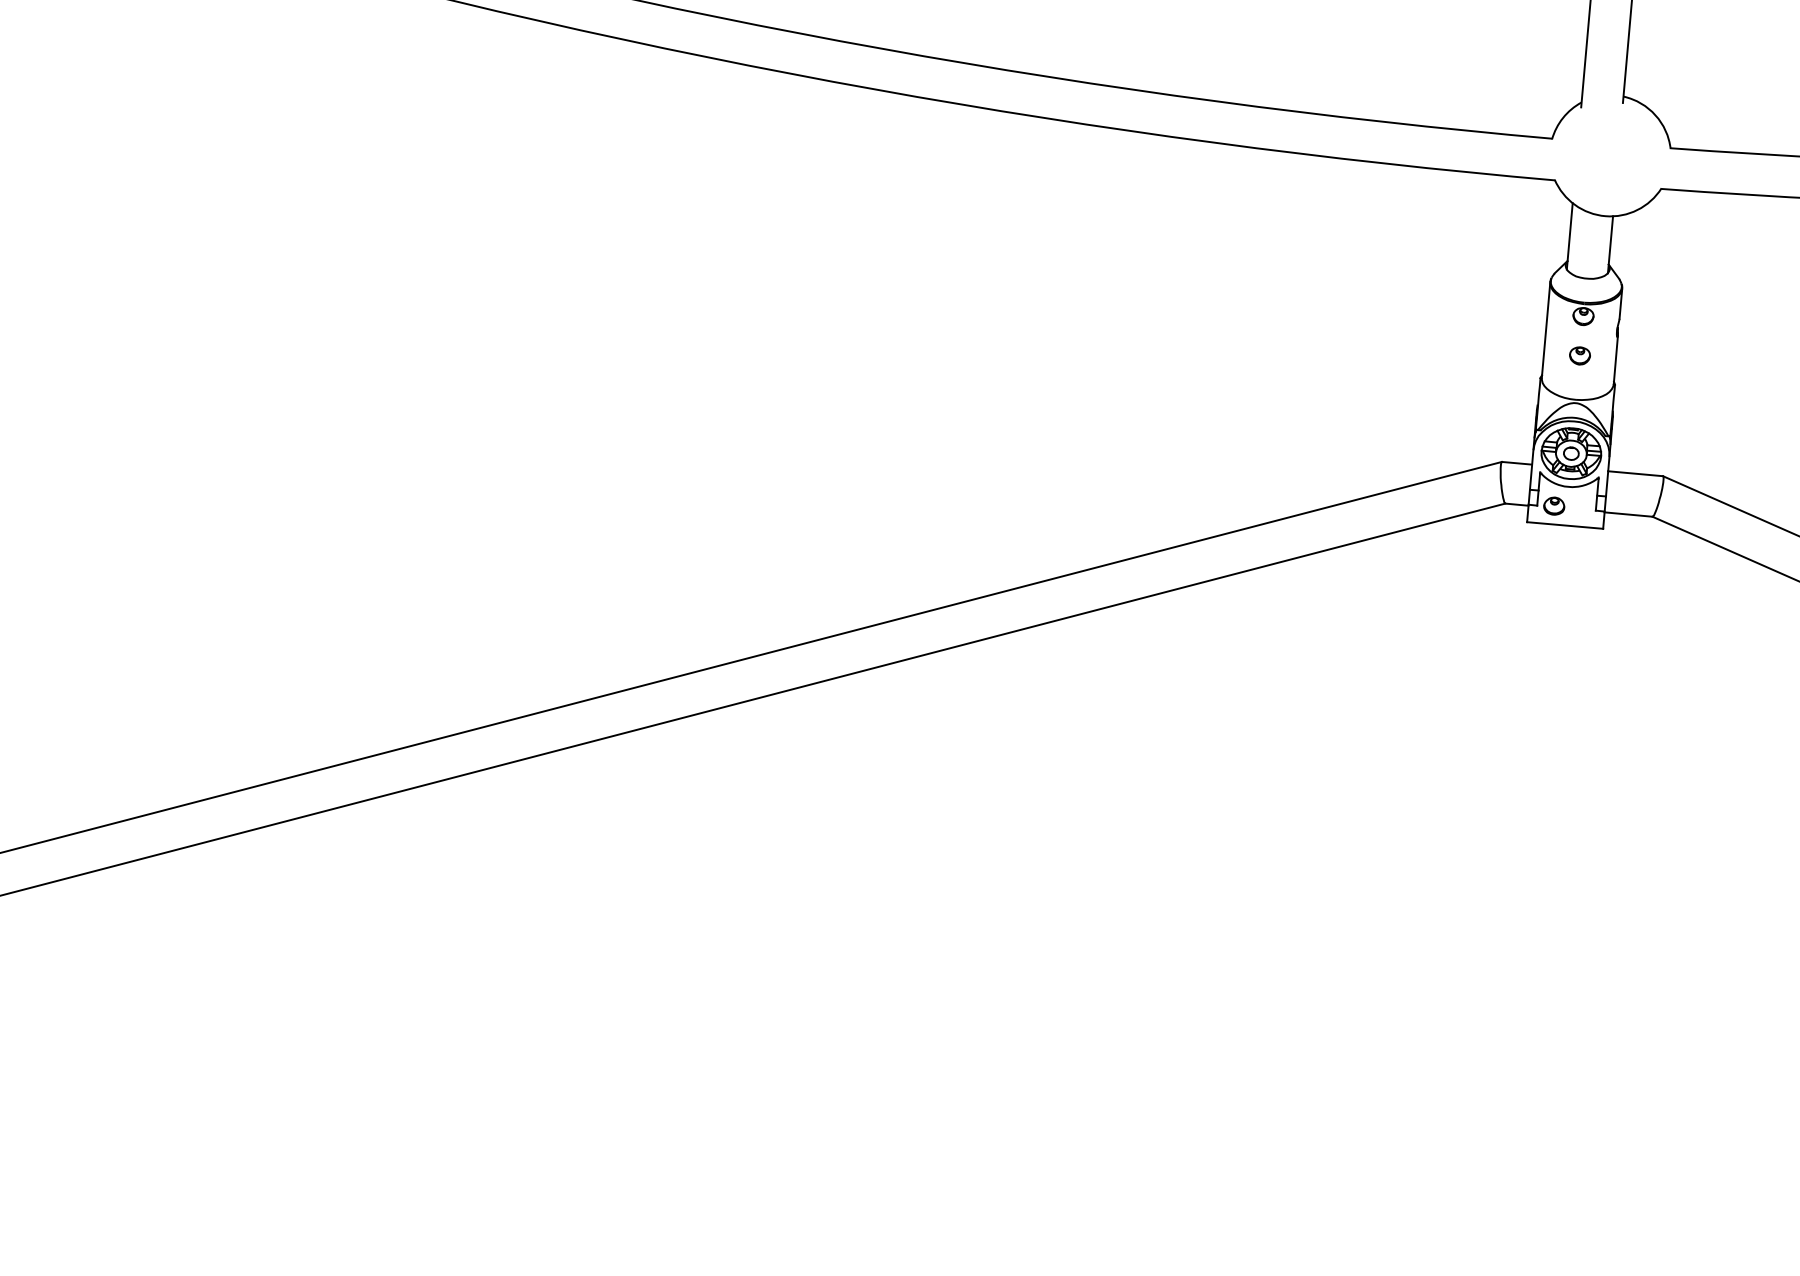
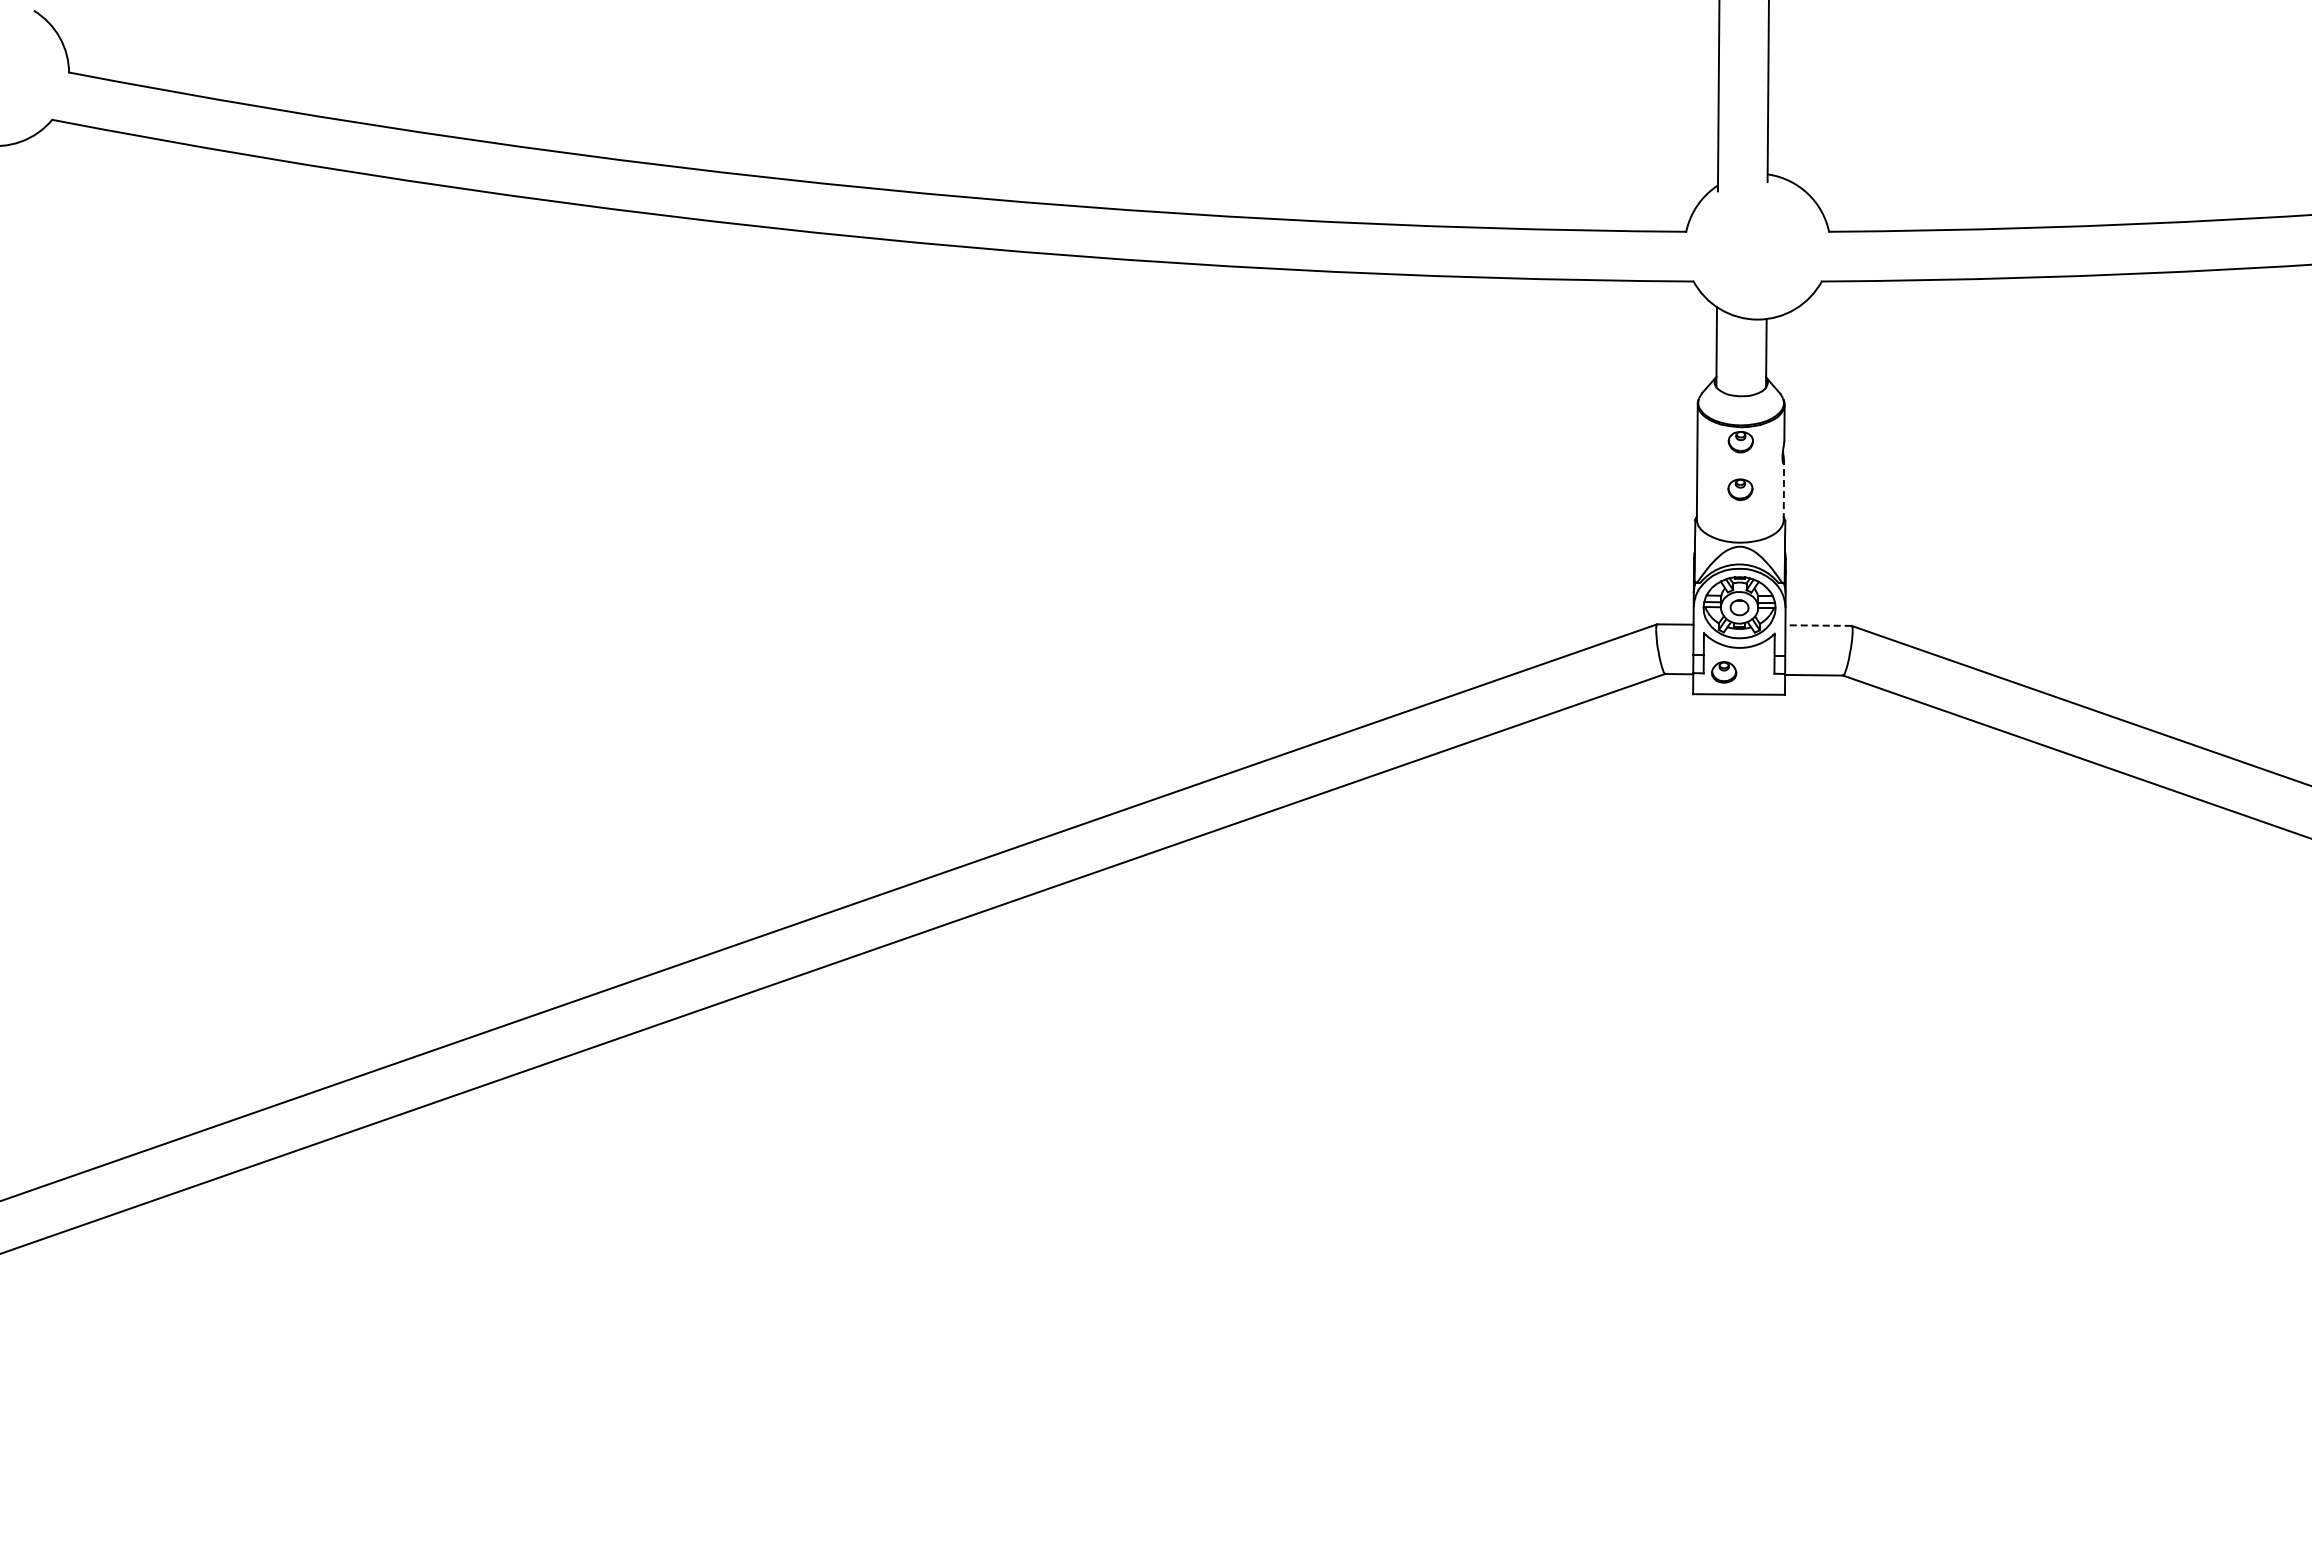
line: (1615, 359) -> (1783, 490), solid -> dashed
line: (1635, 473) -> (1818, 625), solid -> dashed

